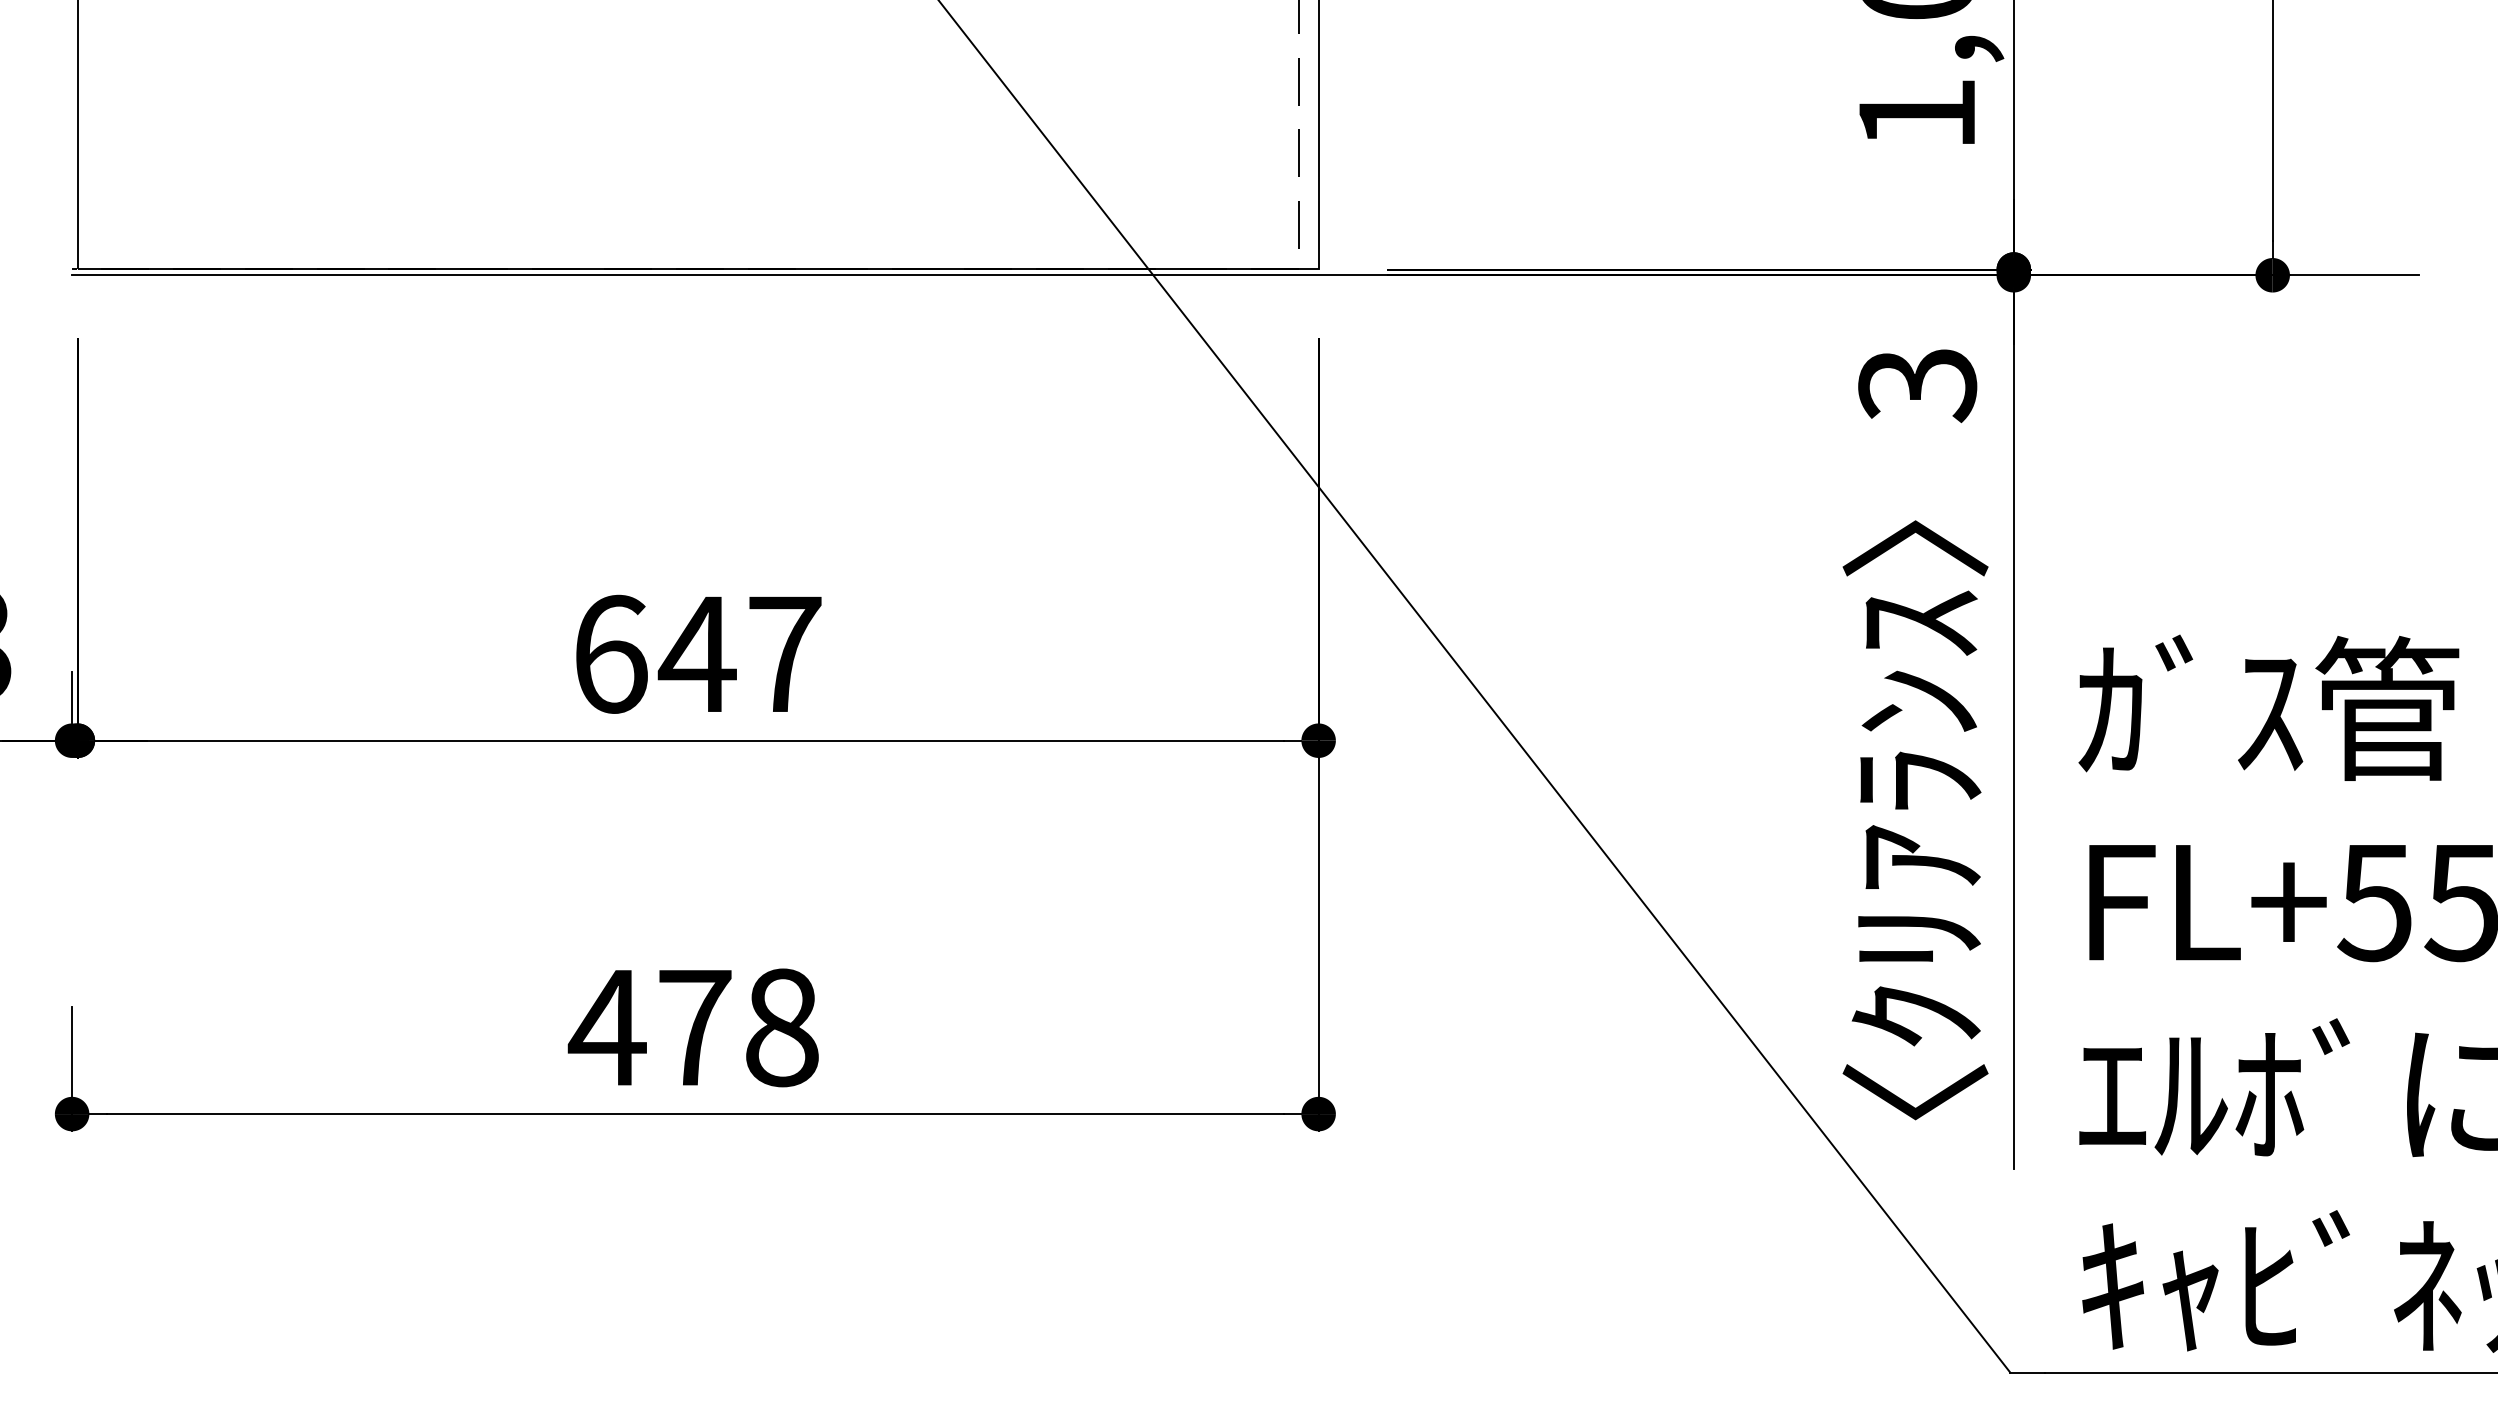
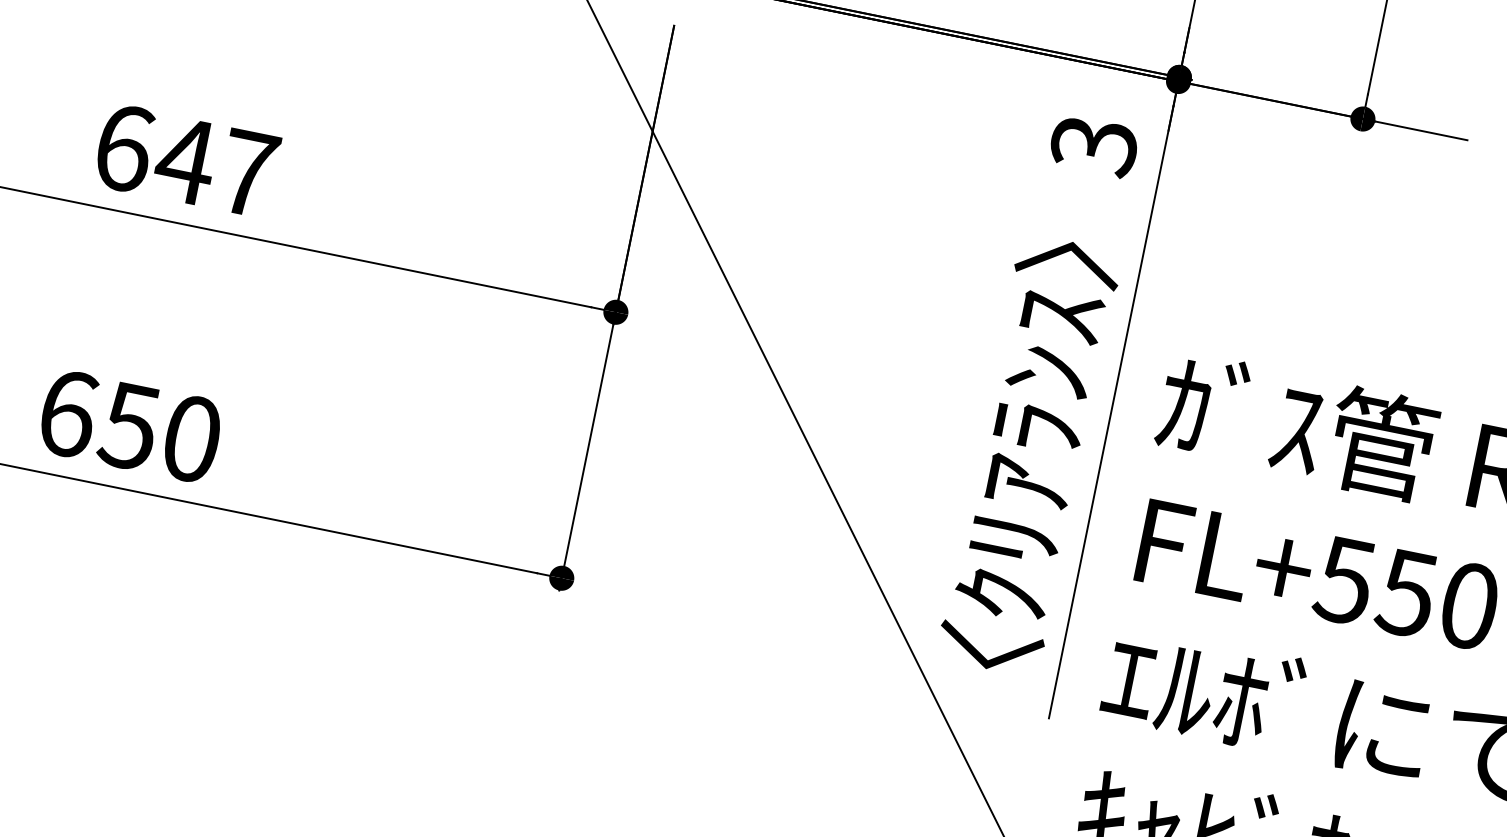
text: (692, 1027) -> (128, 425), 478 -> 650

